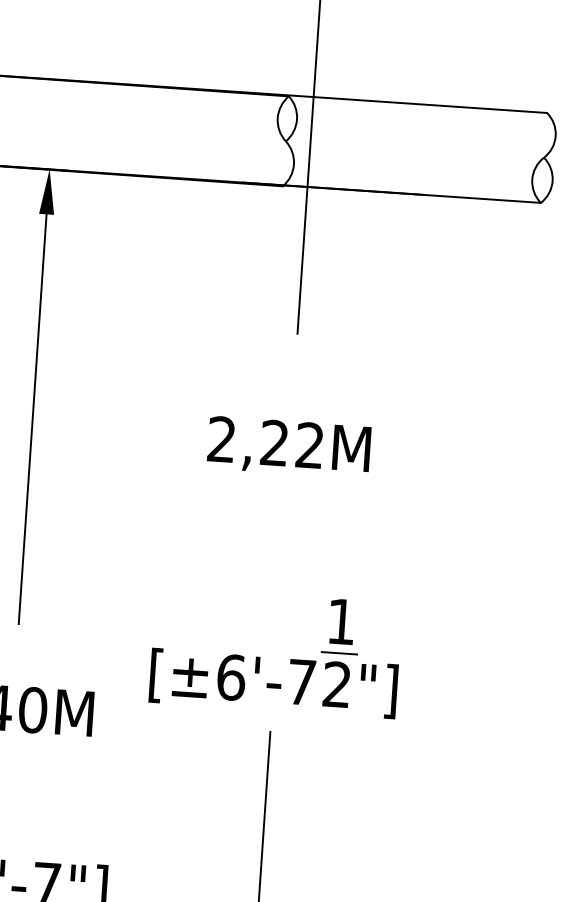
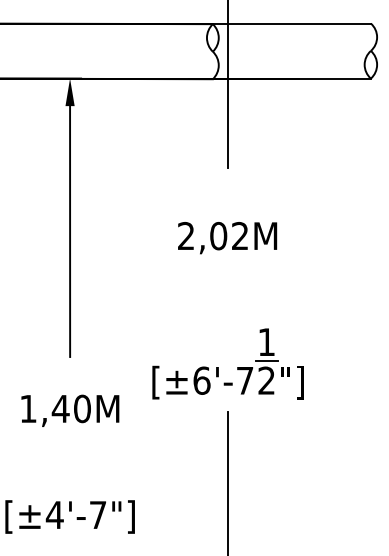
text: (274, 443) -> (218, 236), 2,22M -> 2,02M

